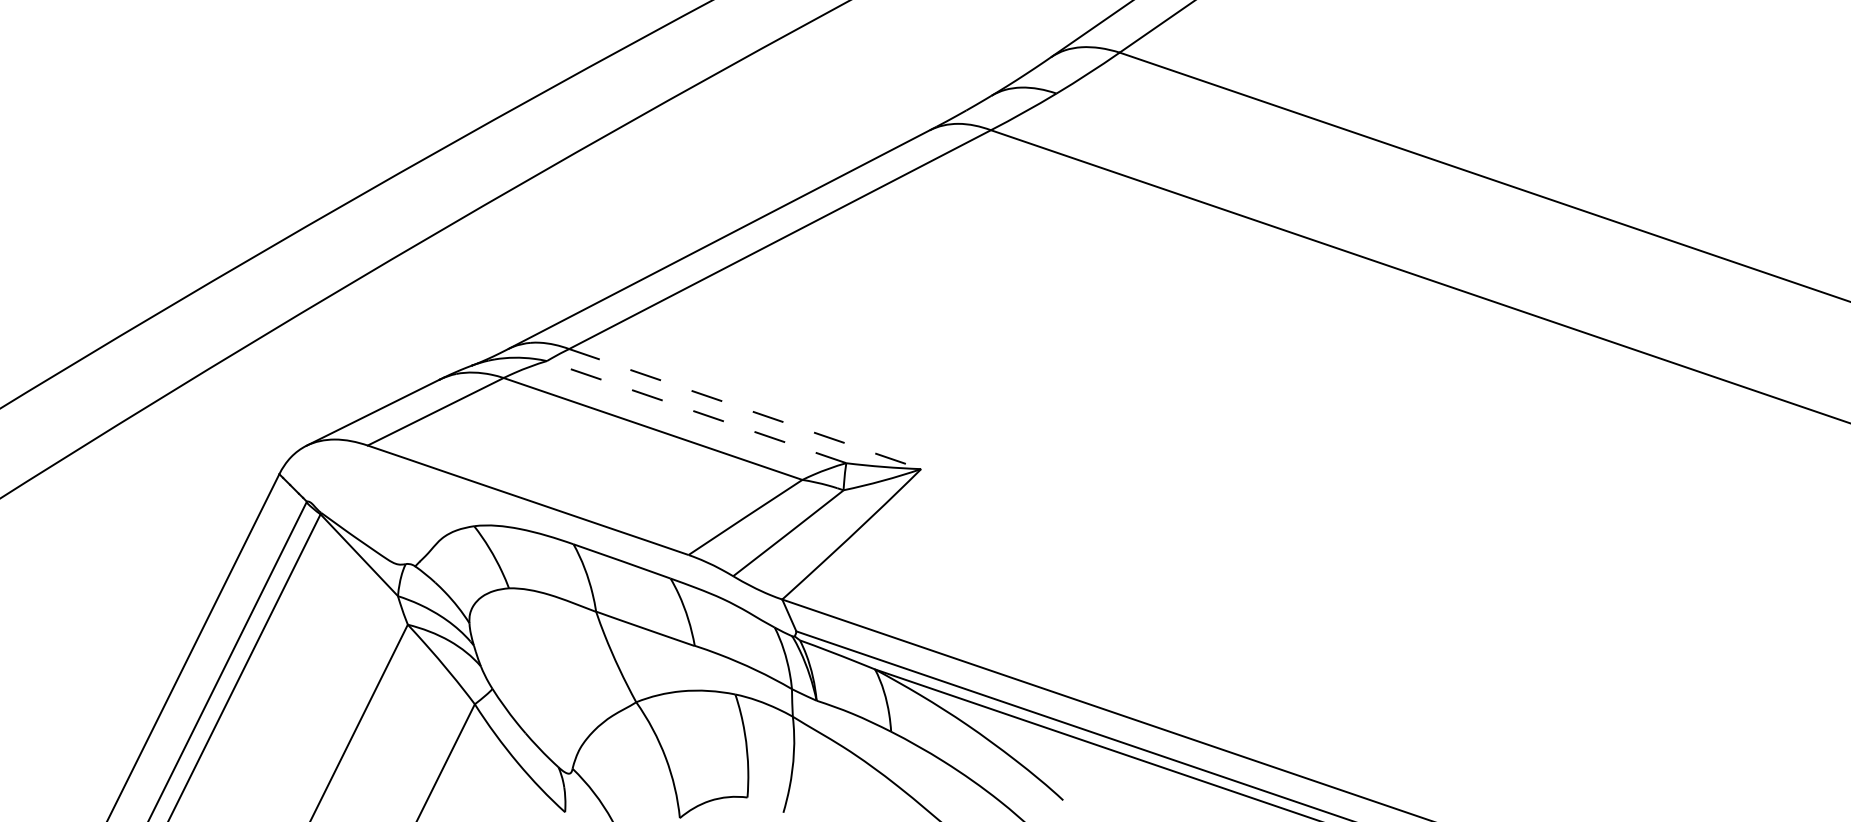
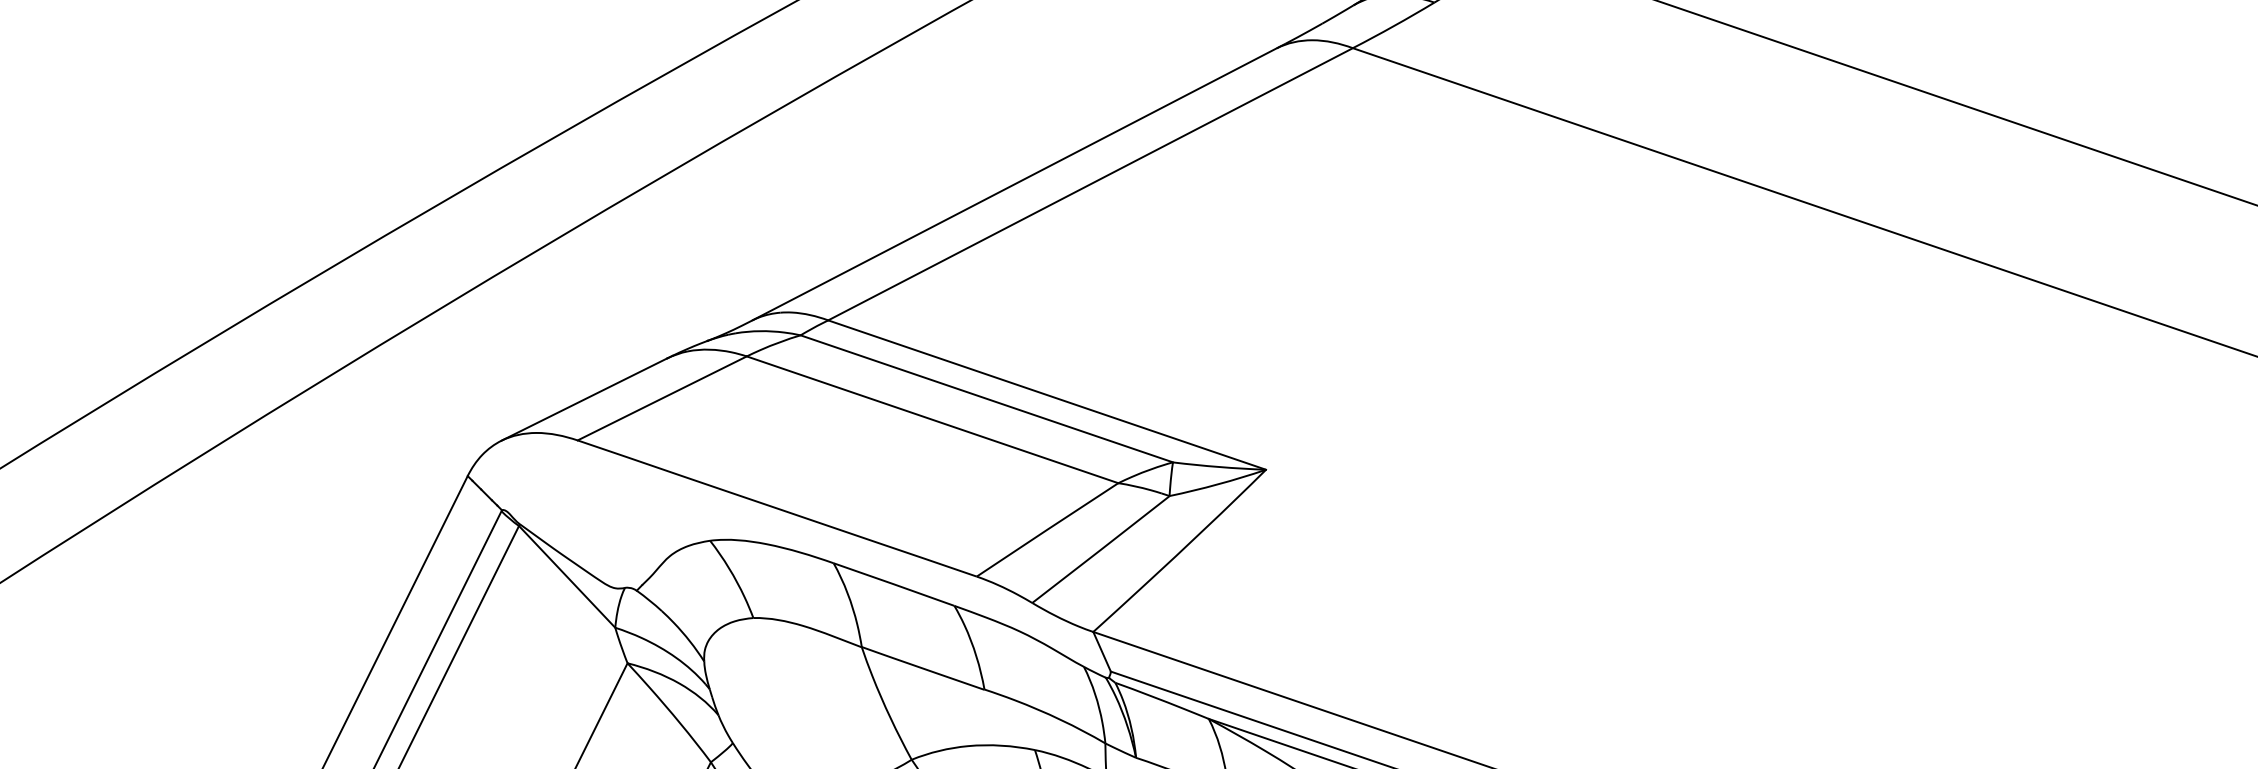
line: (745, 409) -> (1047, 395), dashed -> solid
line: (696, 411) -> (986, 398), dashed -> solid

